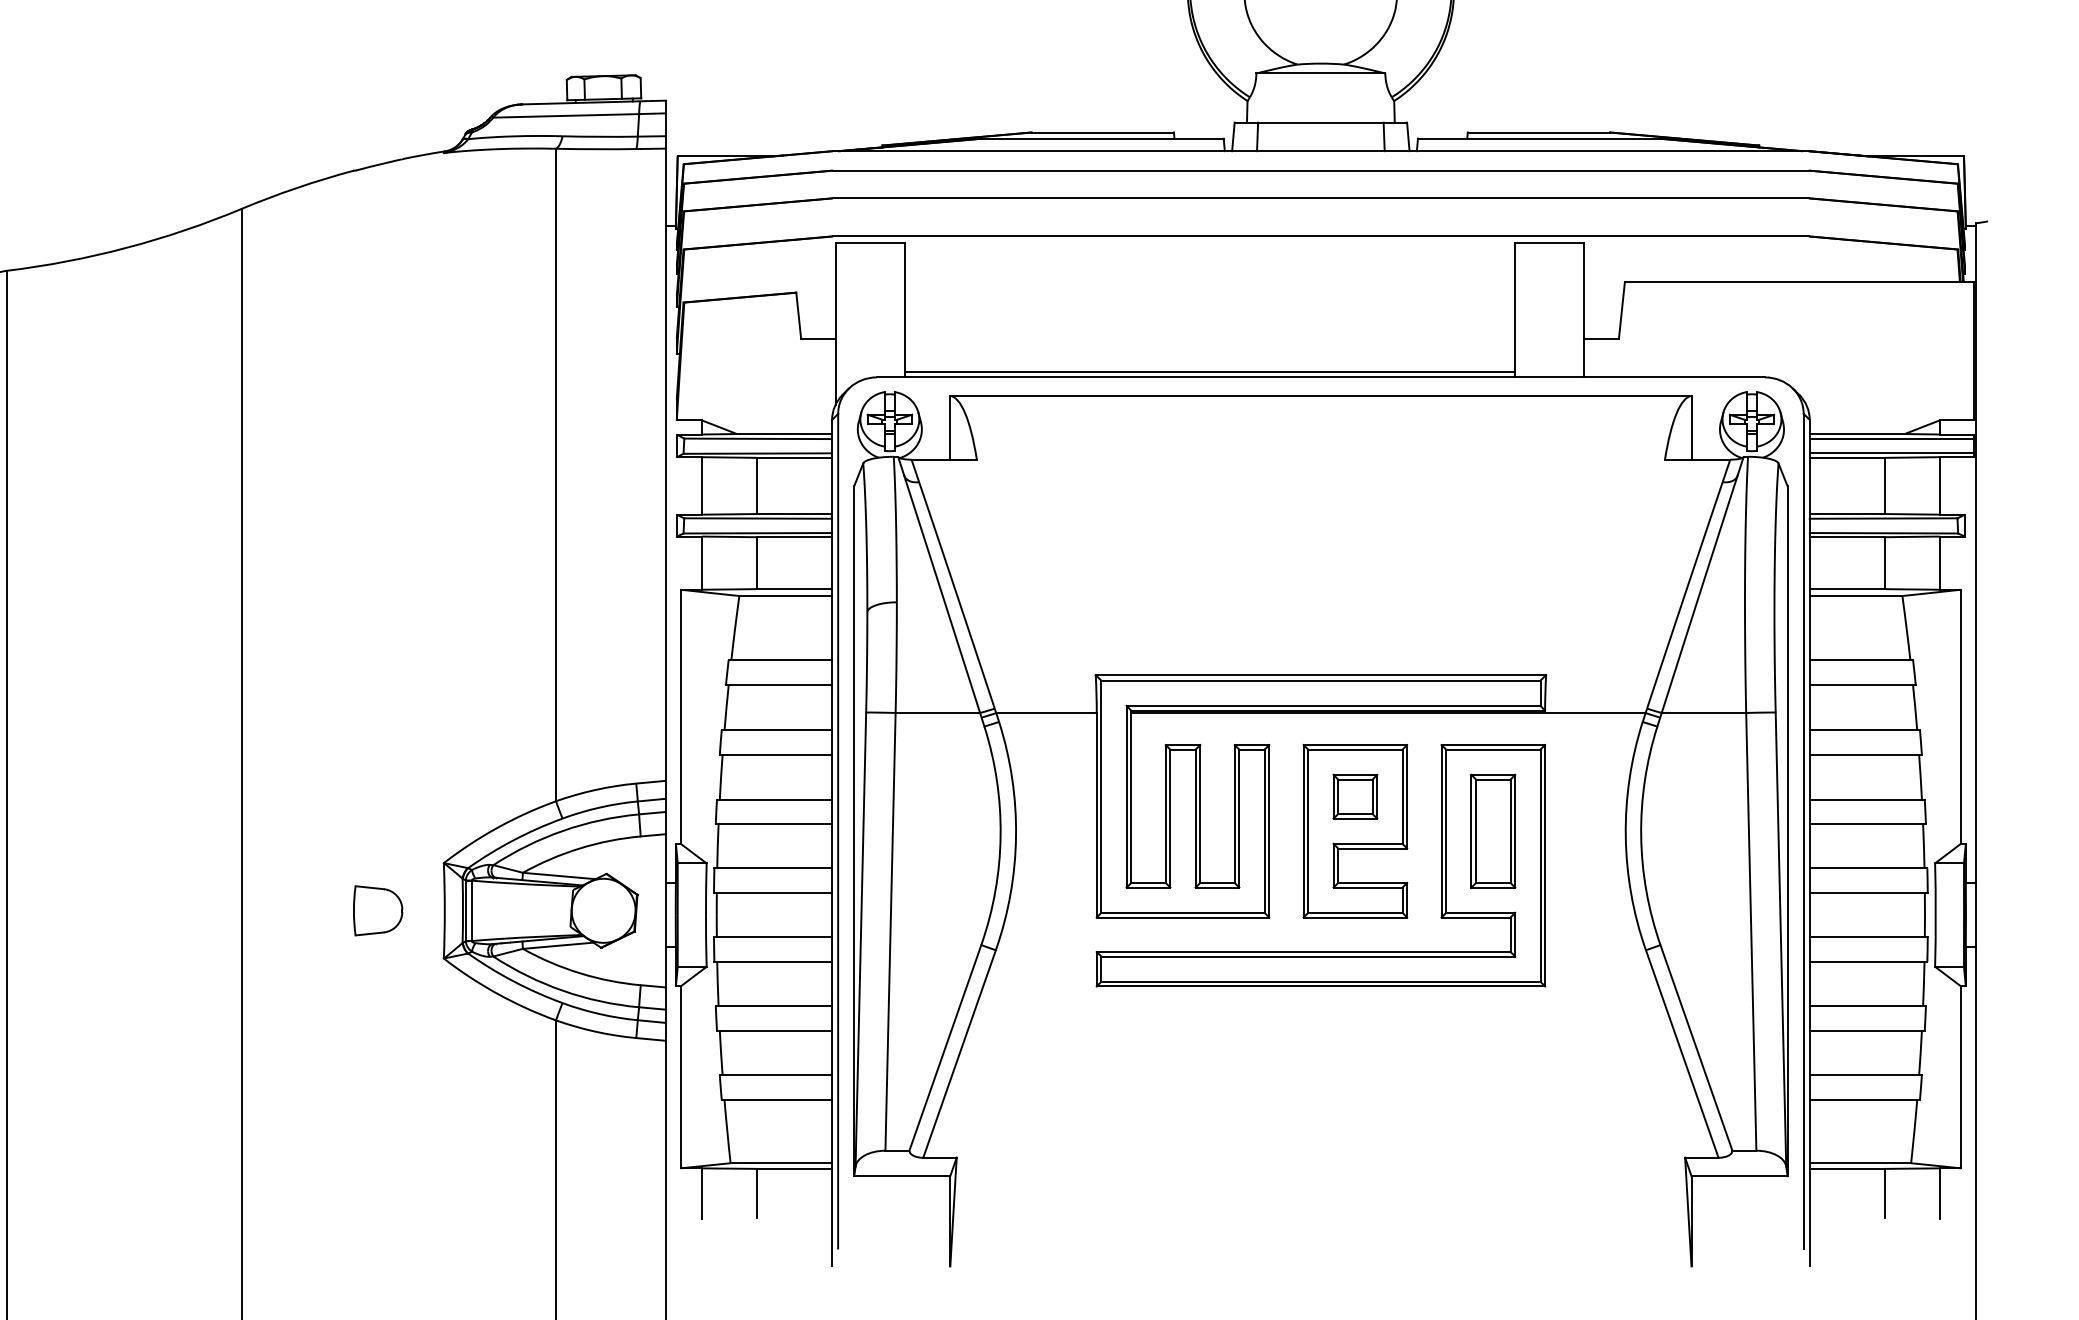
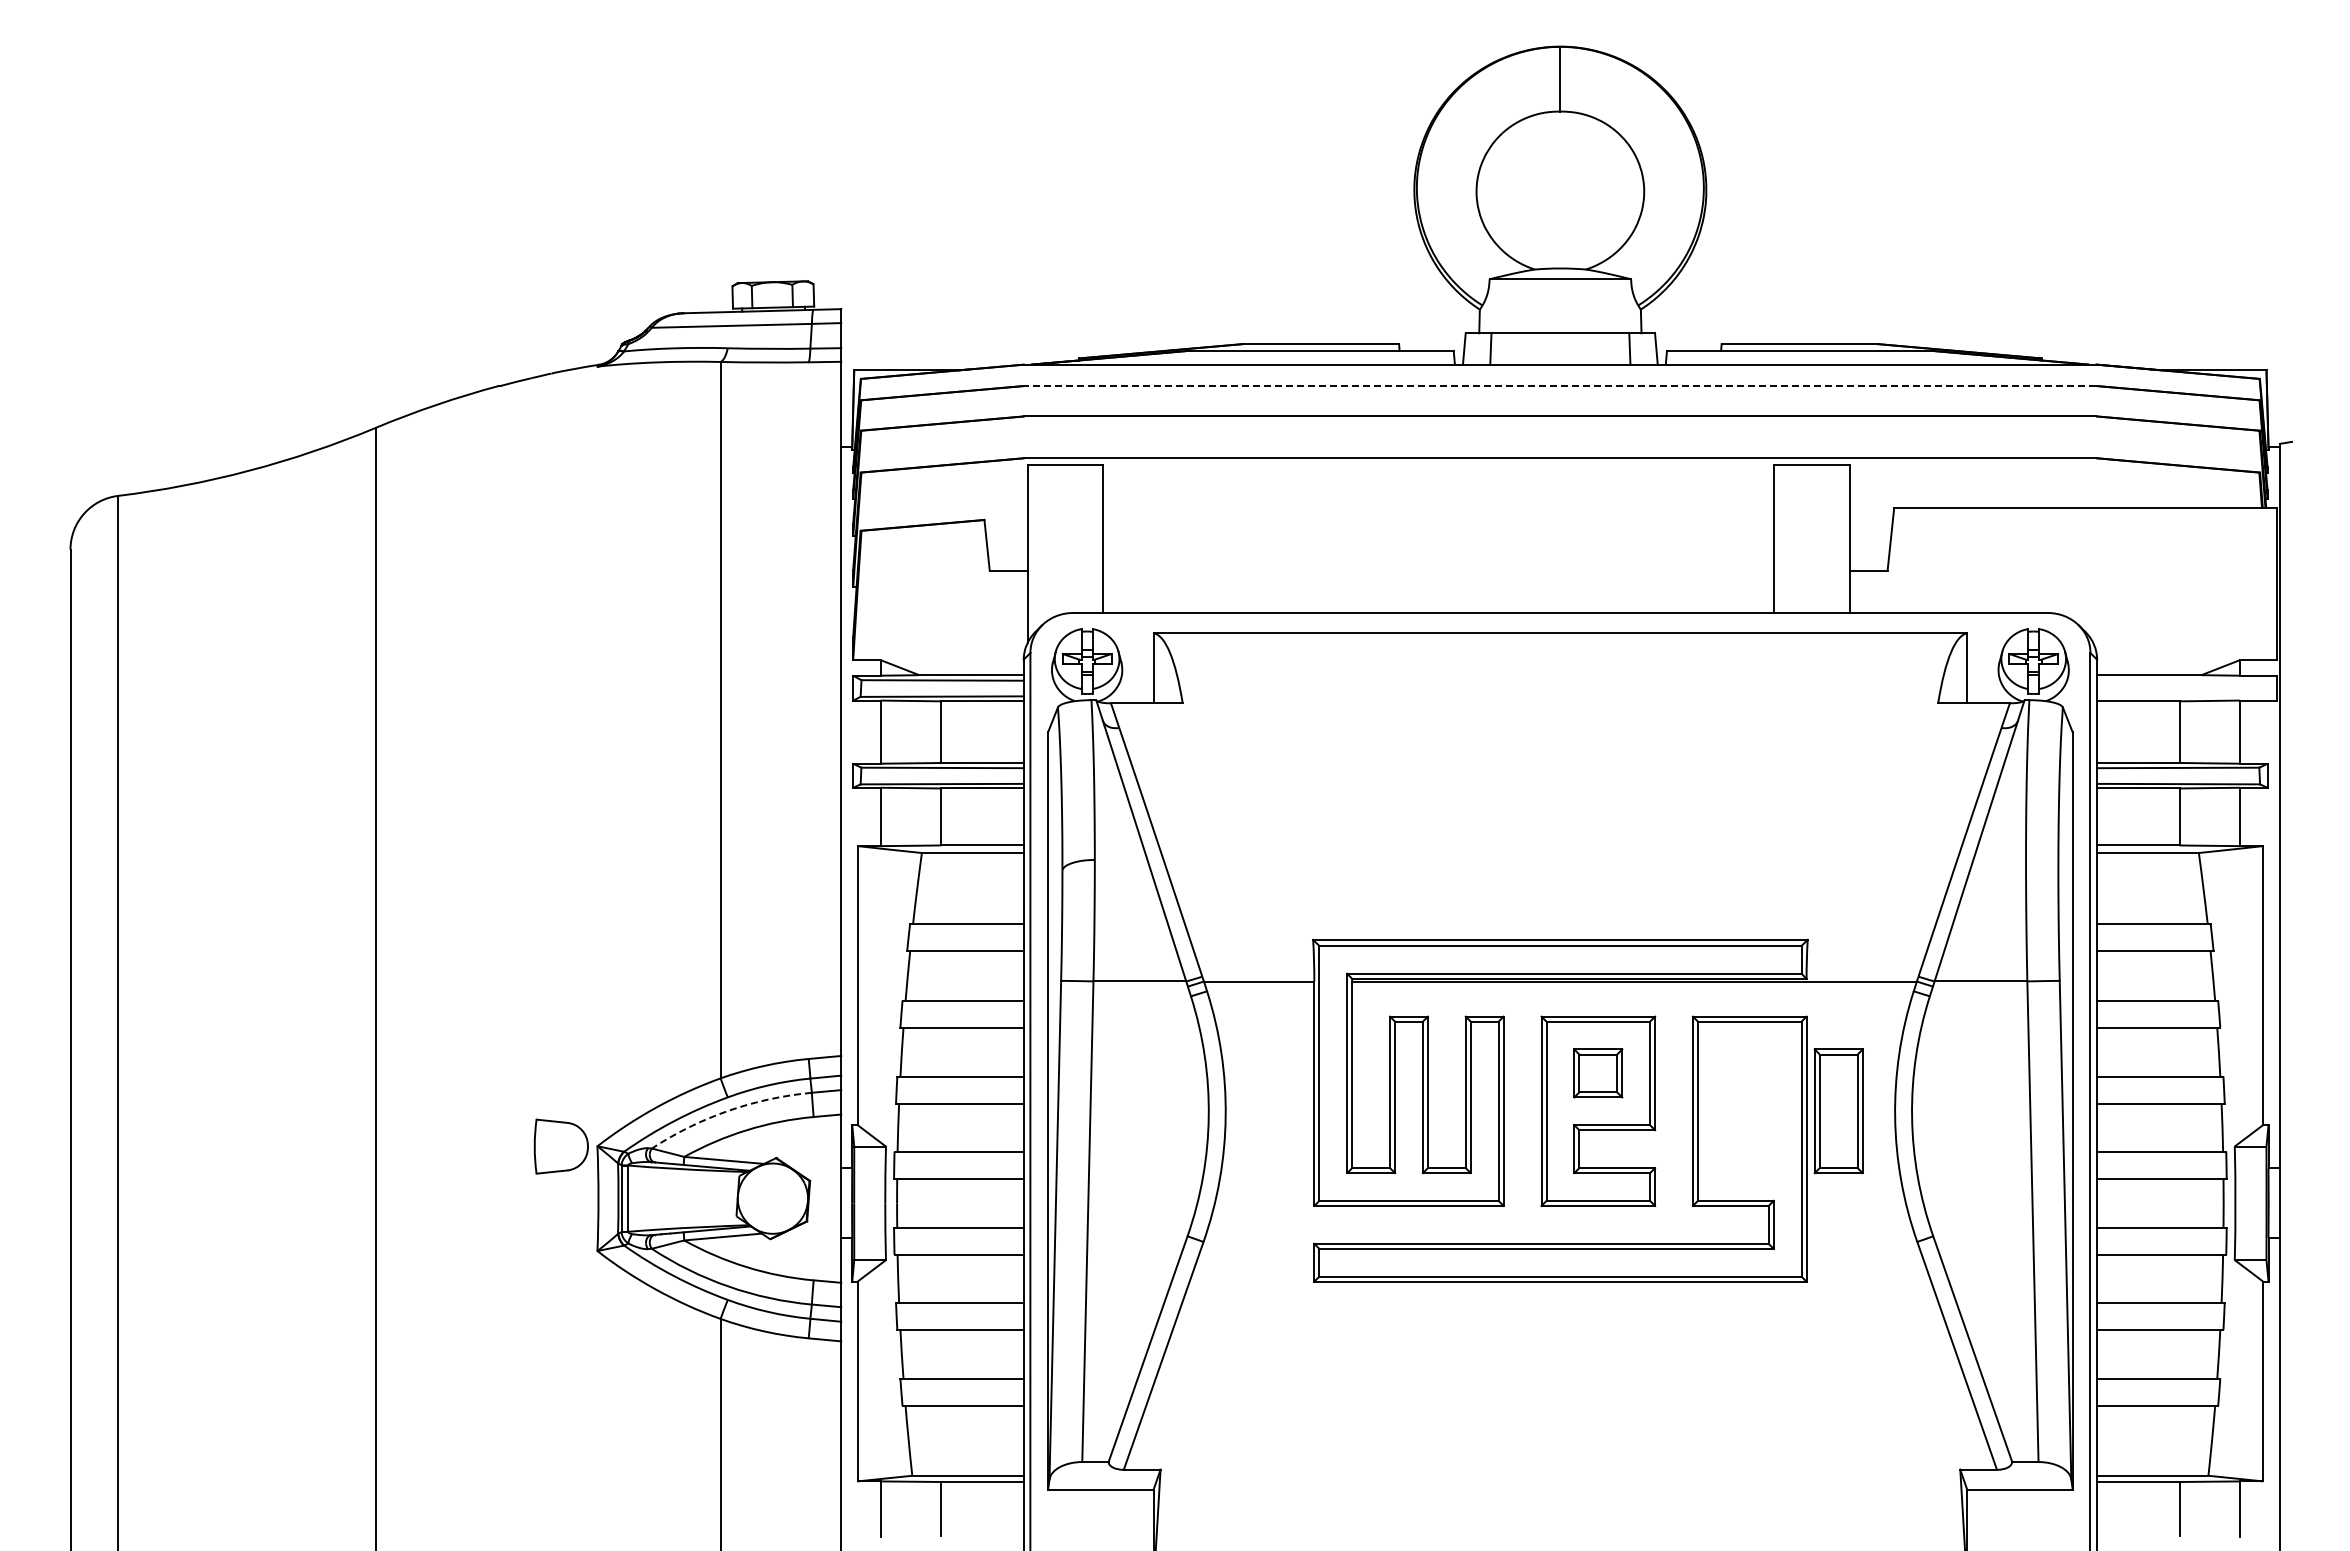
line: (1320, 171) -> (1559, 386), solid -> dashed
line: (1209, 372) -> (1438, 607), removed
line: (1892, 439) -> (2187, 681), removed
line: (1892, 453) -> (2187, 696), removed
arc: (563, 830) -> (728, 1110), solid -> dashed
part: (1493, 831) -> (1838, 1111), moved
part: (377, 910) -> (560, 1146), moved

